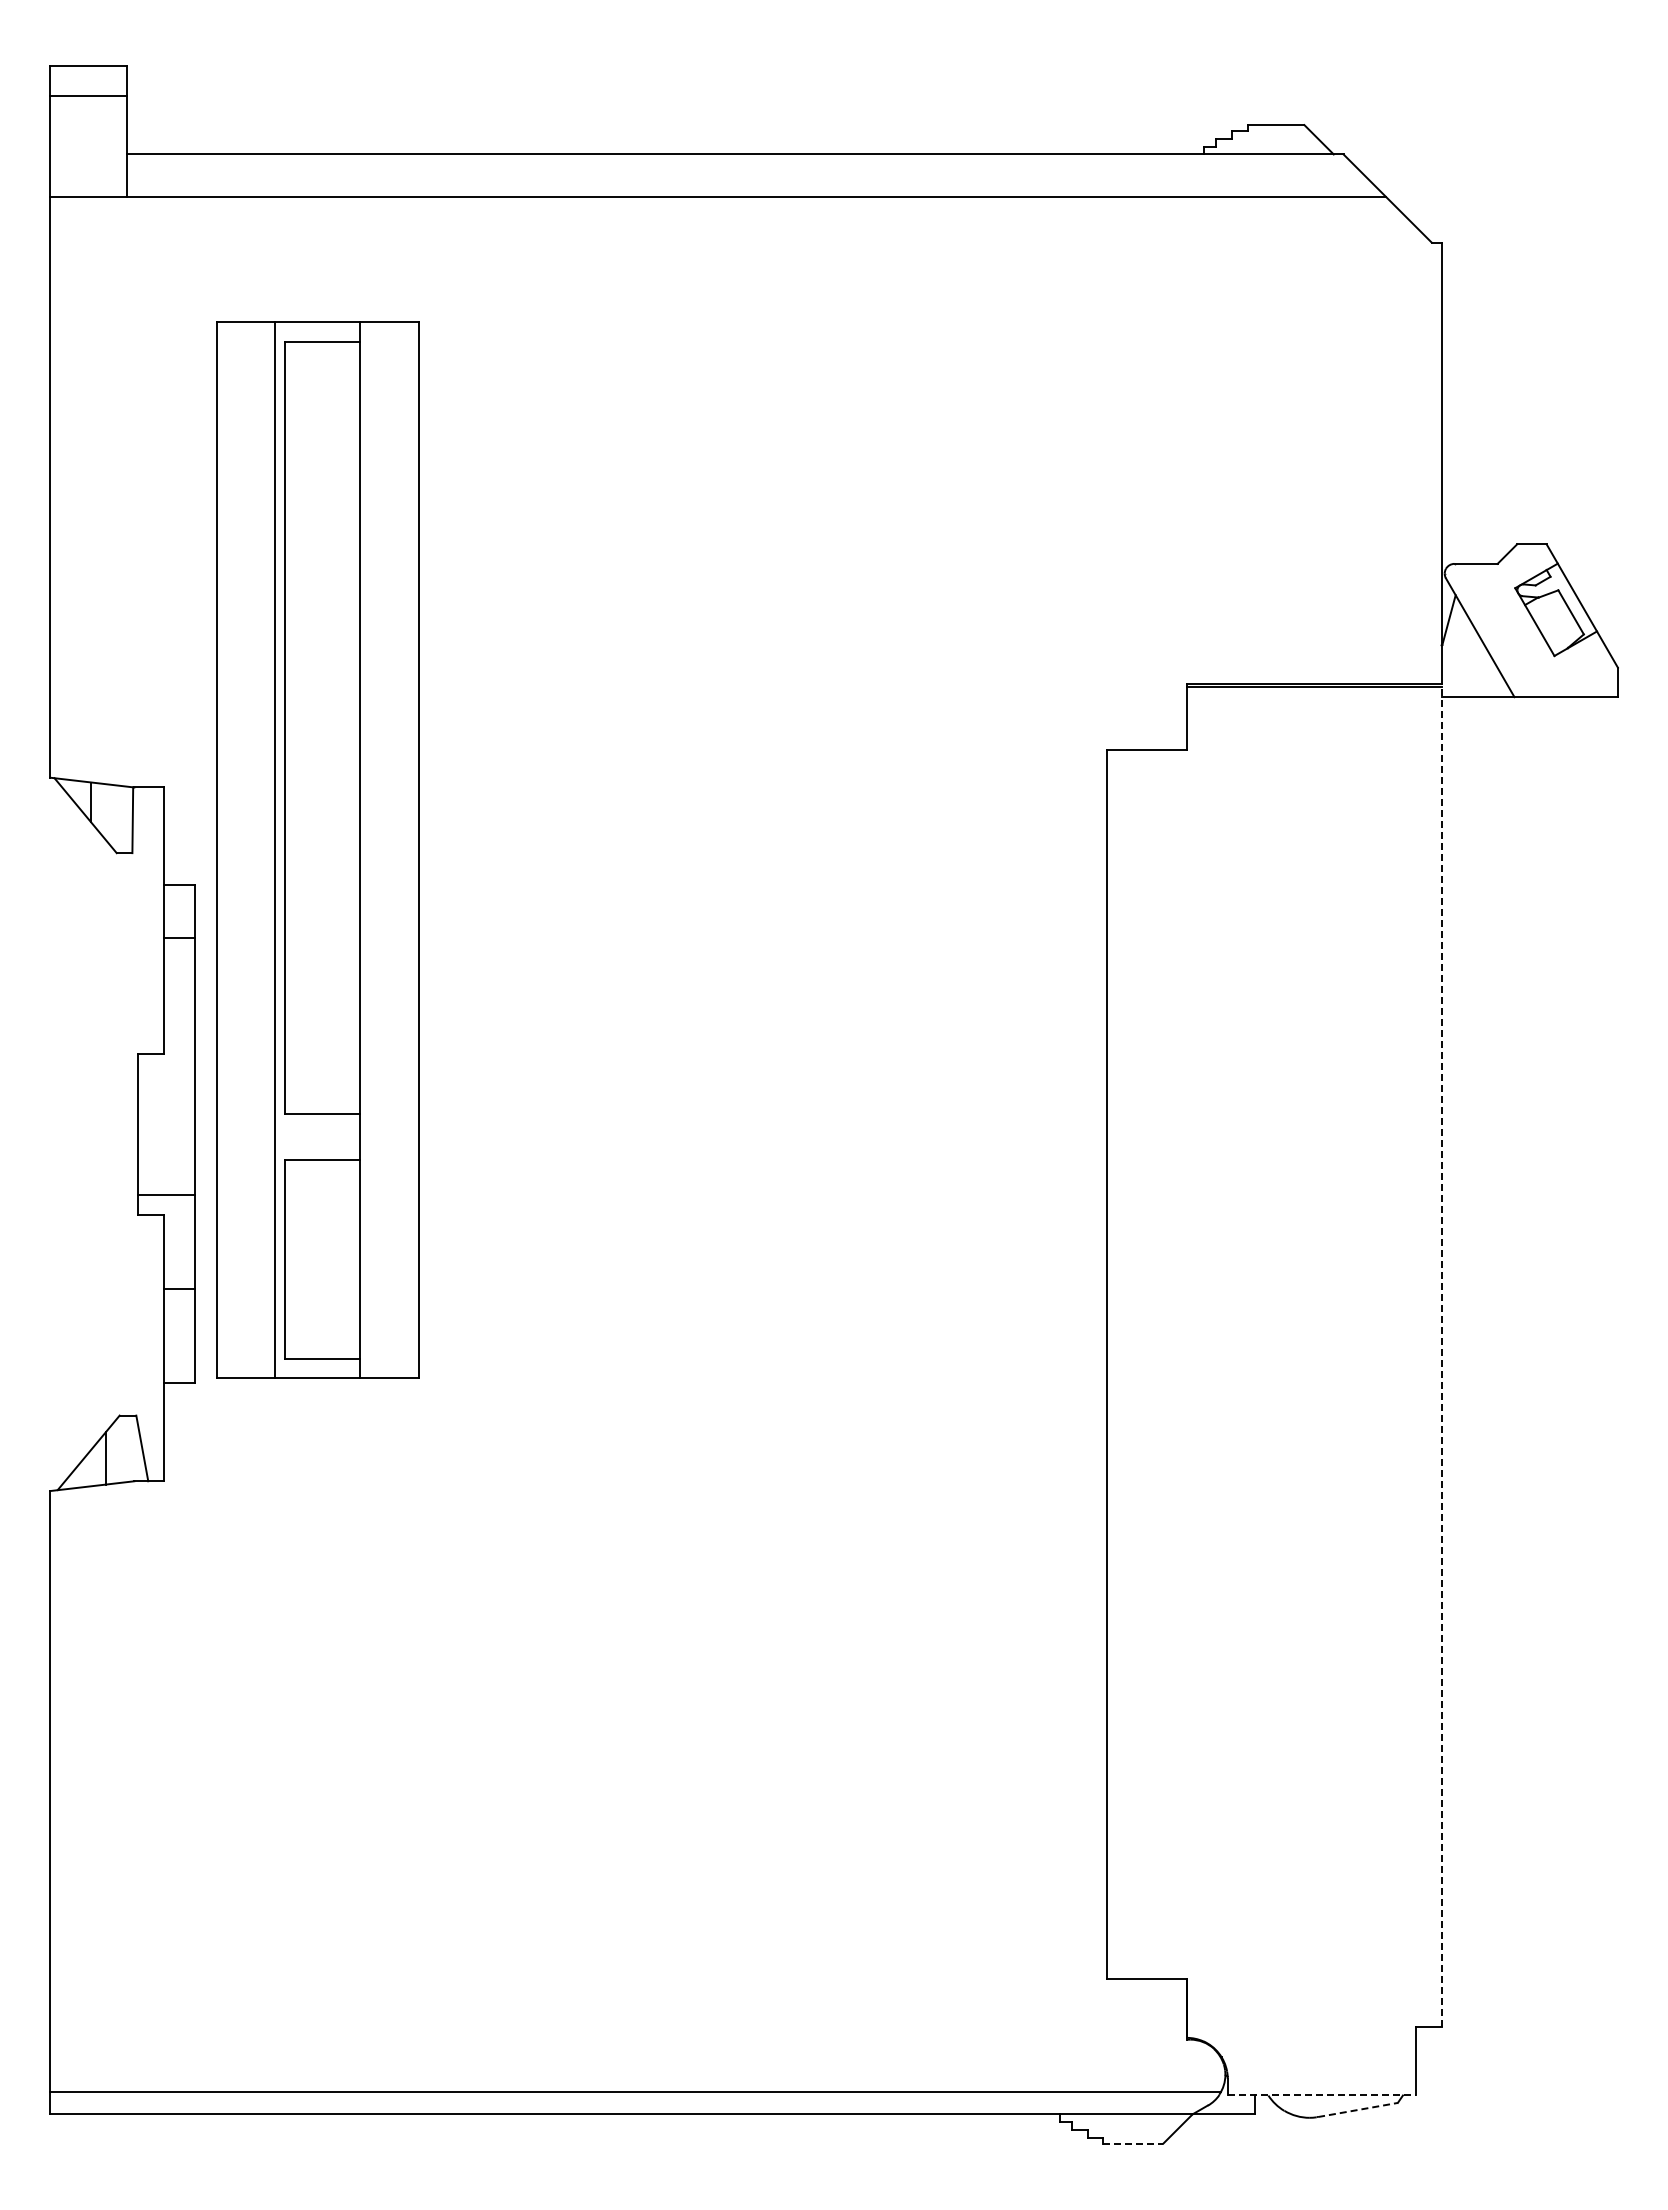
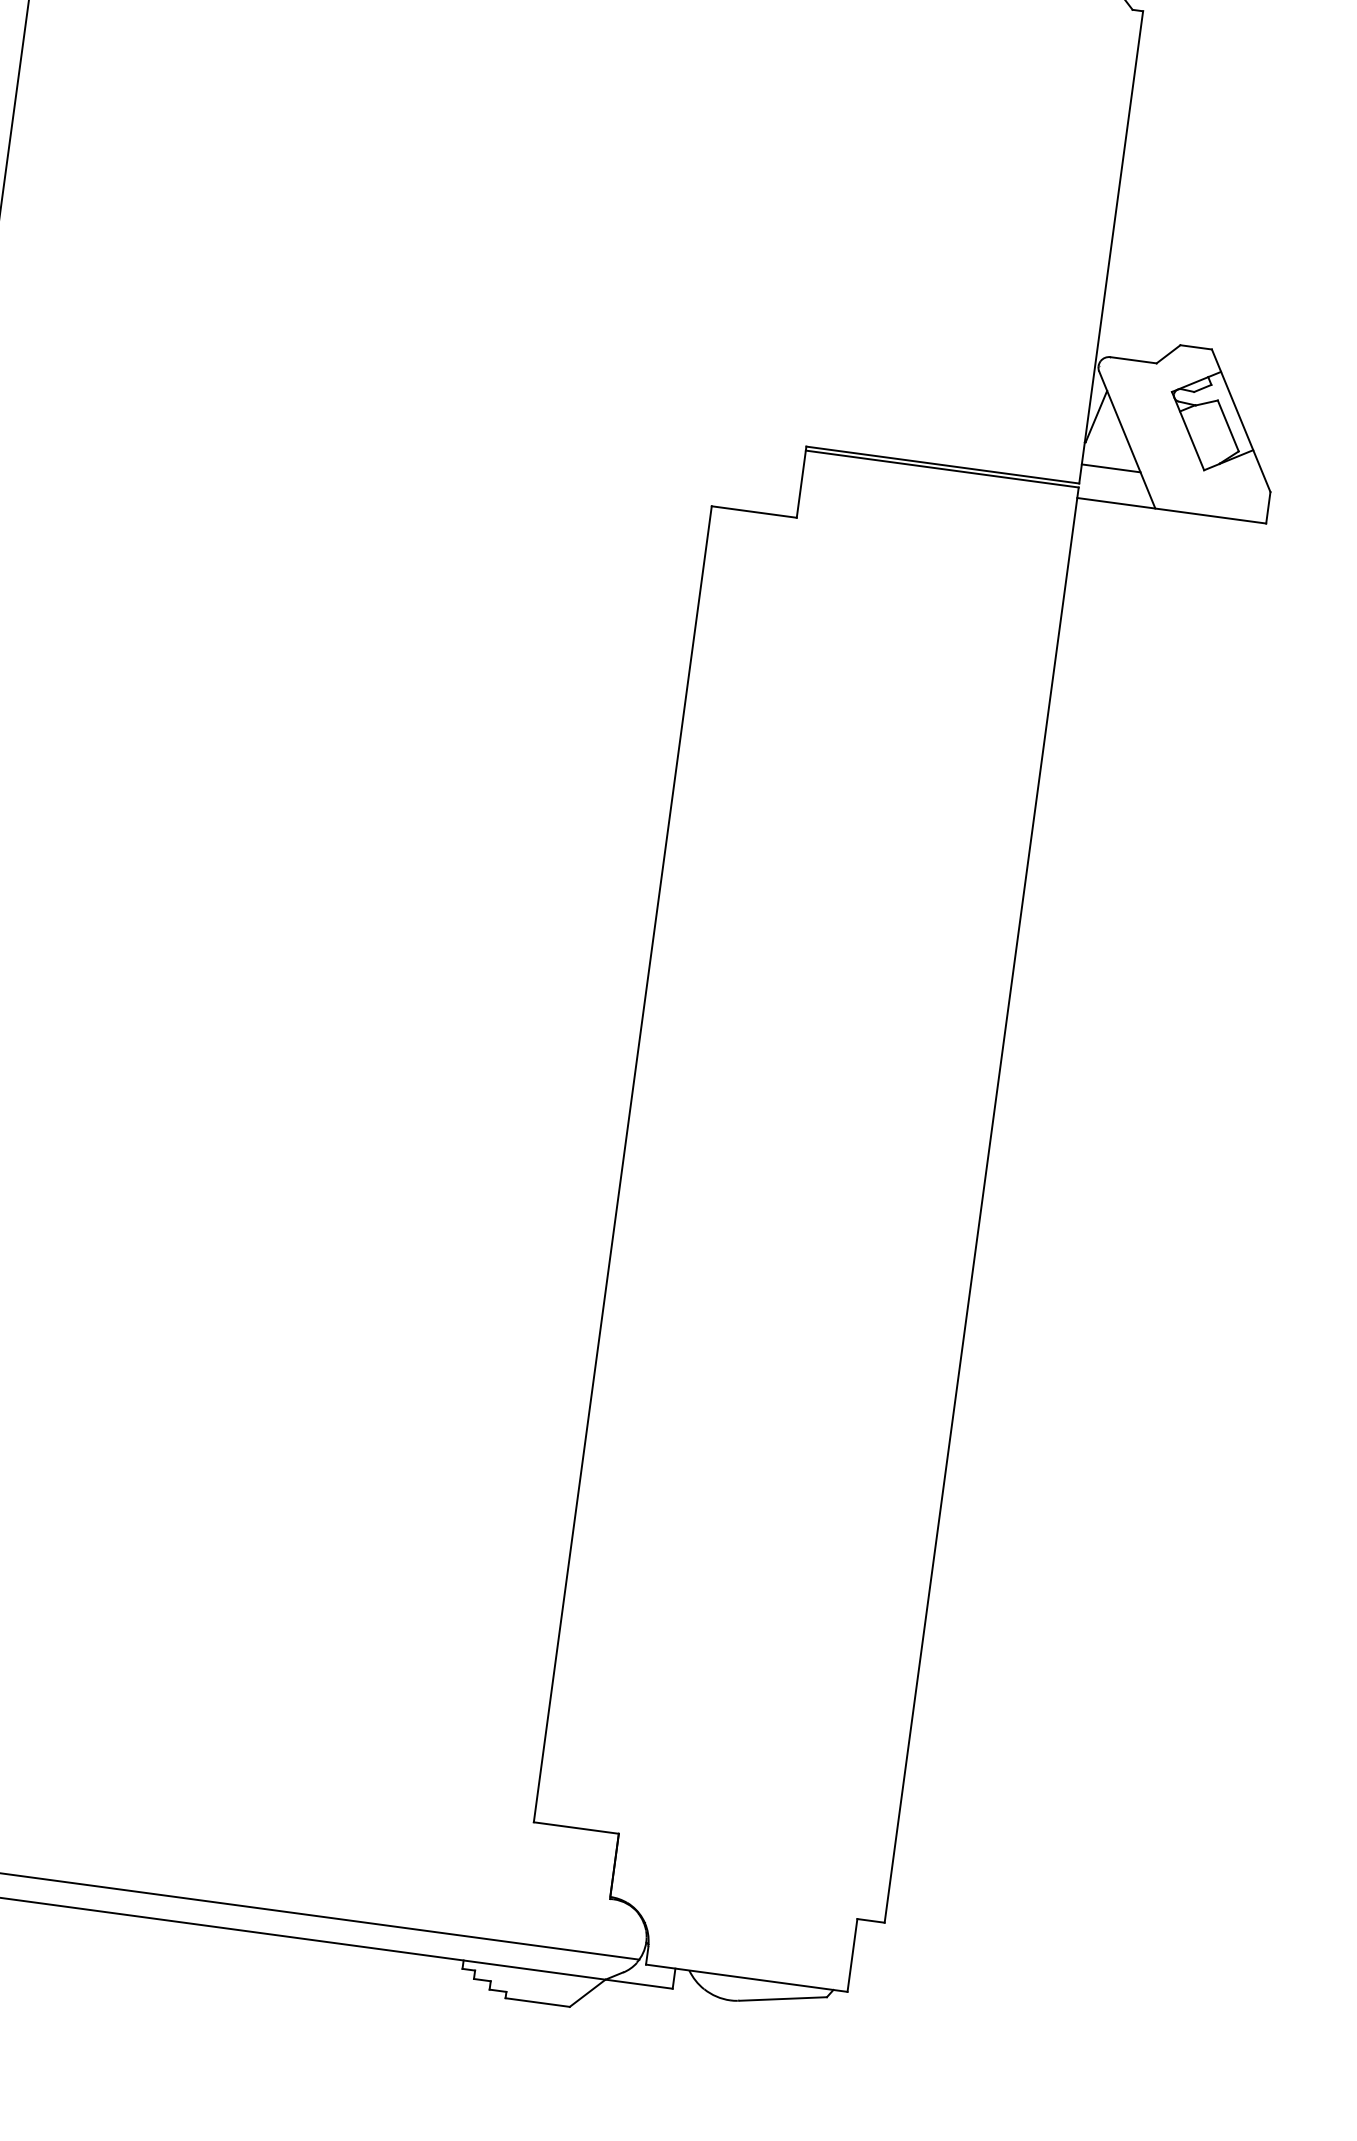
line: (1468, 665) -> (1110, 468), added
line: (1441, 1356) -> (981, 1204), dashed -> solid
line: (1322, 2095) -> (747, 1978), dashed -> solid
line: (1357, 2109) -> (782, 1998), dashed -> solid
line: (1133, 2143) -> (537, 2002), dashed -> solid

